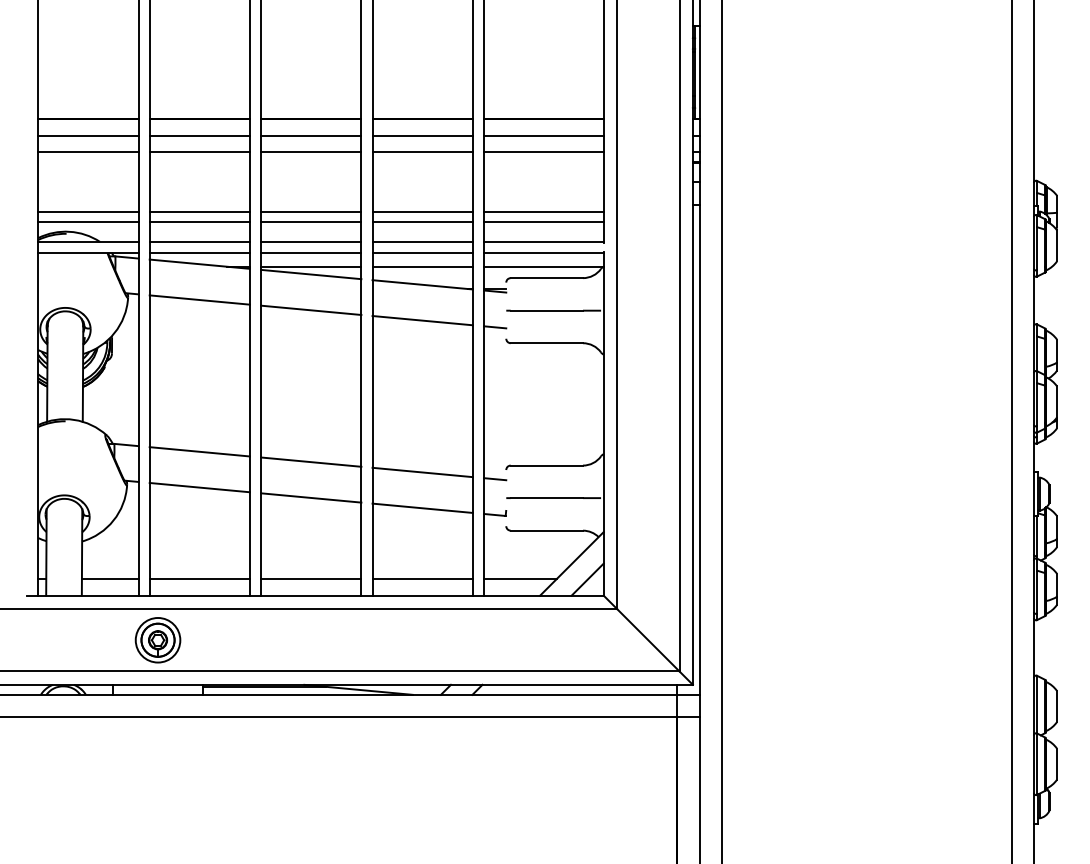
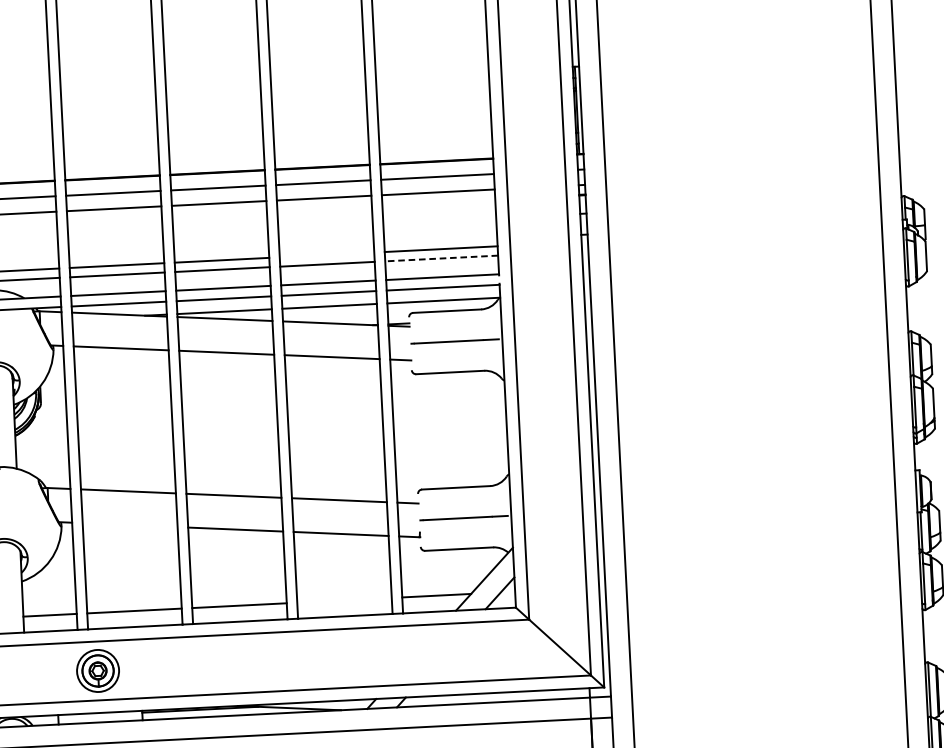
line: (422, 212) -> (326, 255), removed
line: (543, 222) -> (441, 258), solid -> dashed
line: (199, 487) -> (129, 525), removed
line: (422, 578) -> (344, 600), removed

